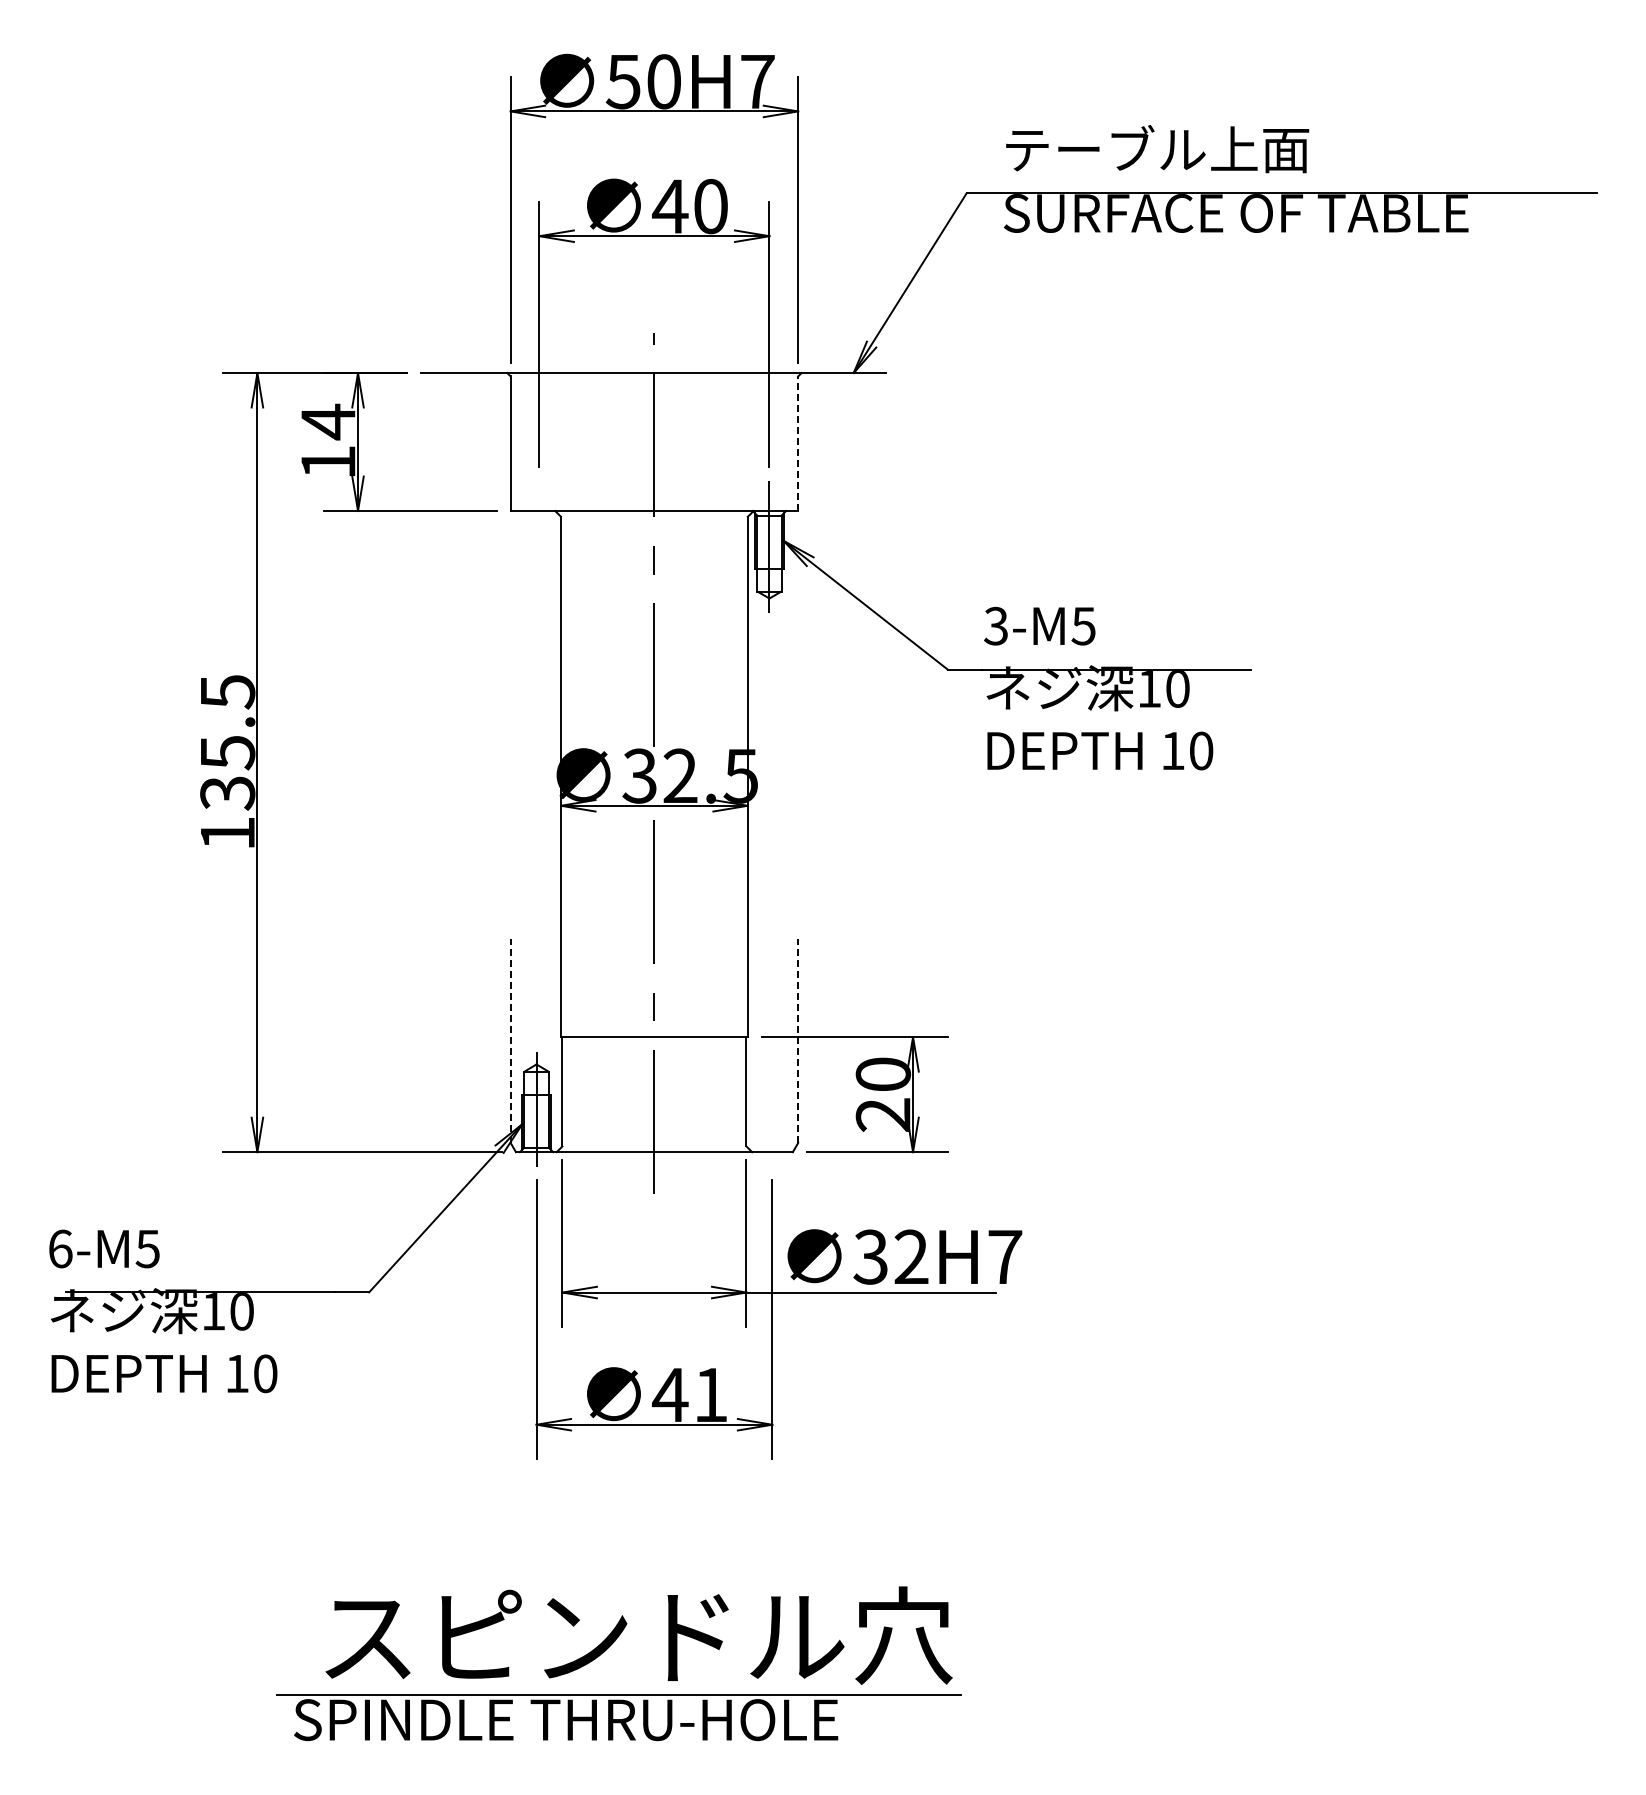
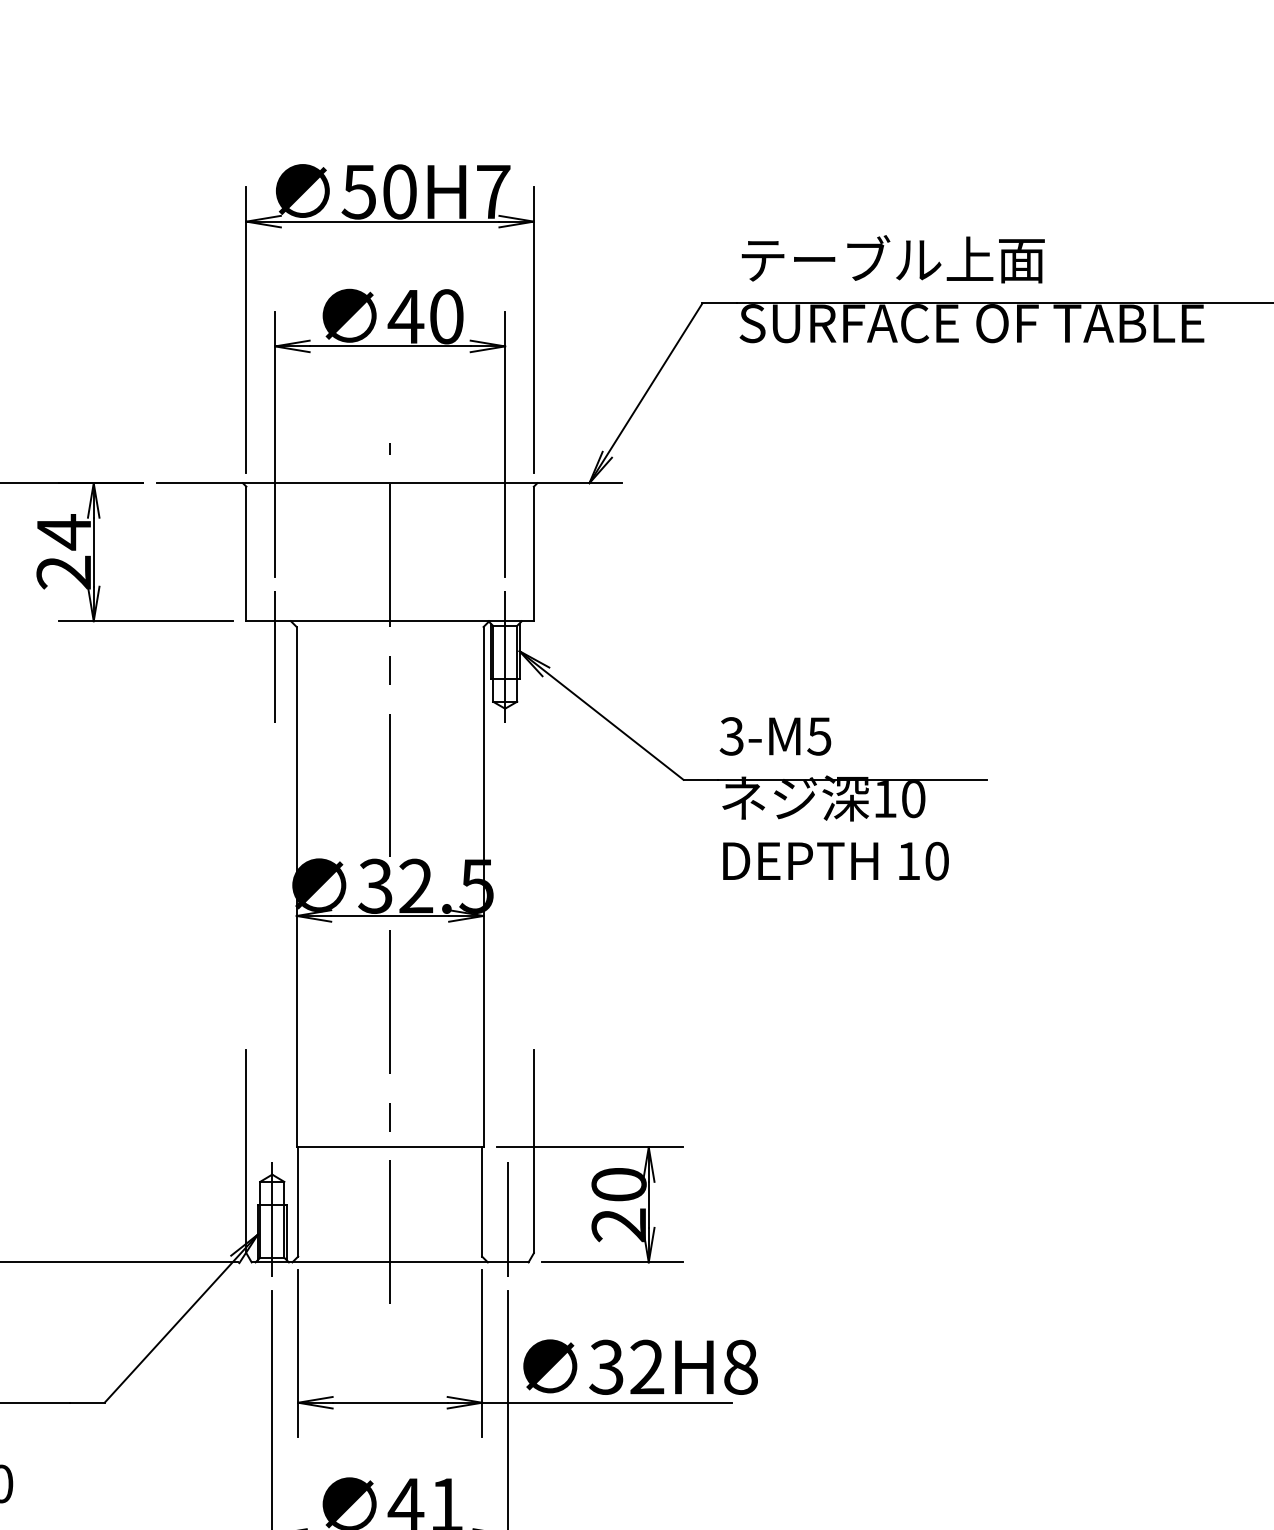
line: (798, 443) -> (534, 553), dashed -> solid
text: (327, 462) -> (63, 572), 14 -> 24
line: (539, 546) -> (275, 656), added
line: (510, 1041) -> (246, 1151), dashed -> solid
line: (798, 1041) -> (534, 1151), dashed -> solid
line: (772, 1109) -> (508, 1219), added
text: (1005, 1256) -> (741, 1366), 32H7 -> 32H8

